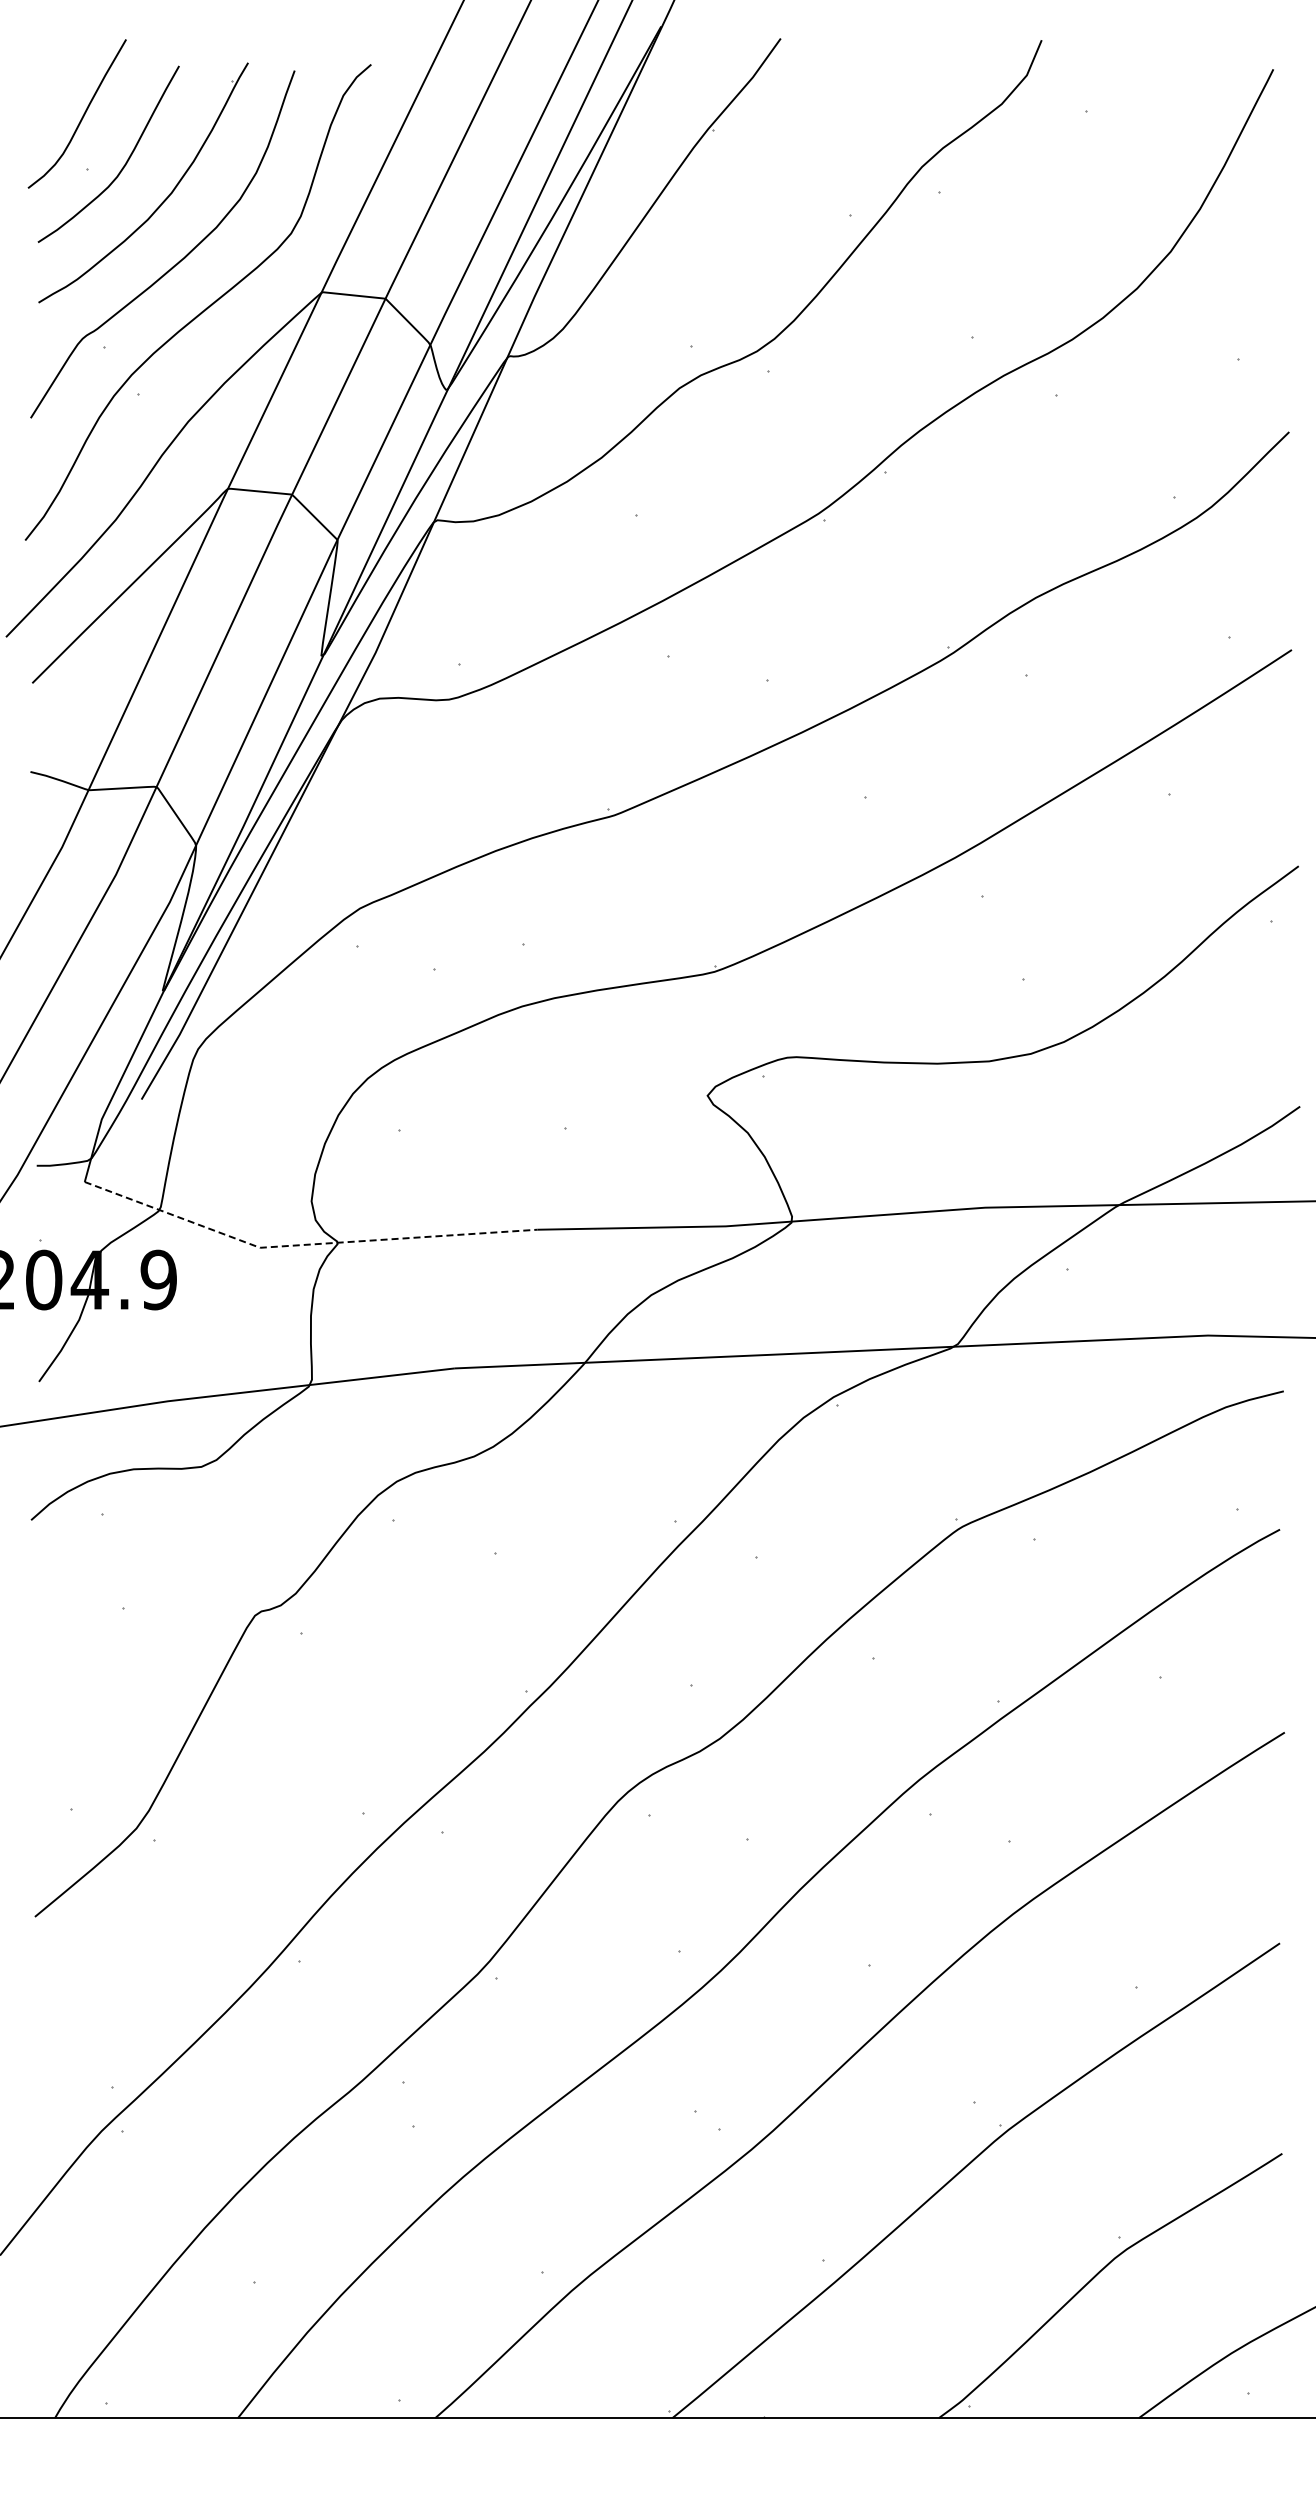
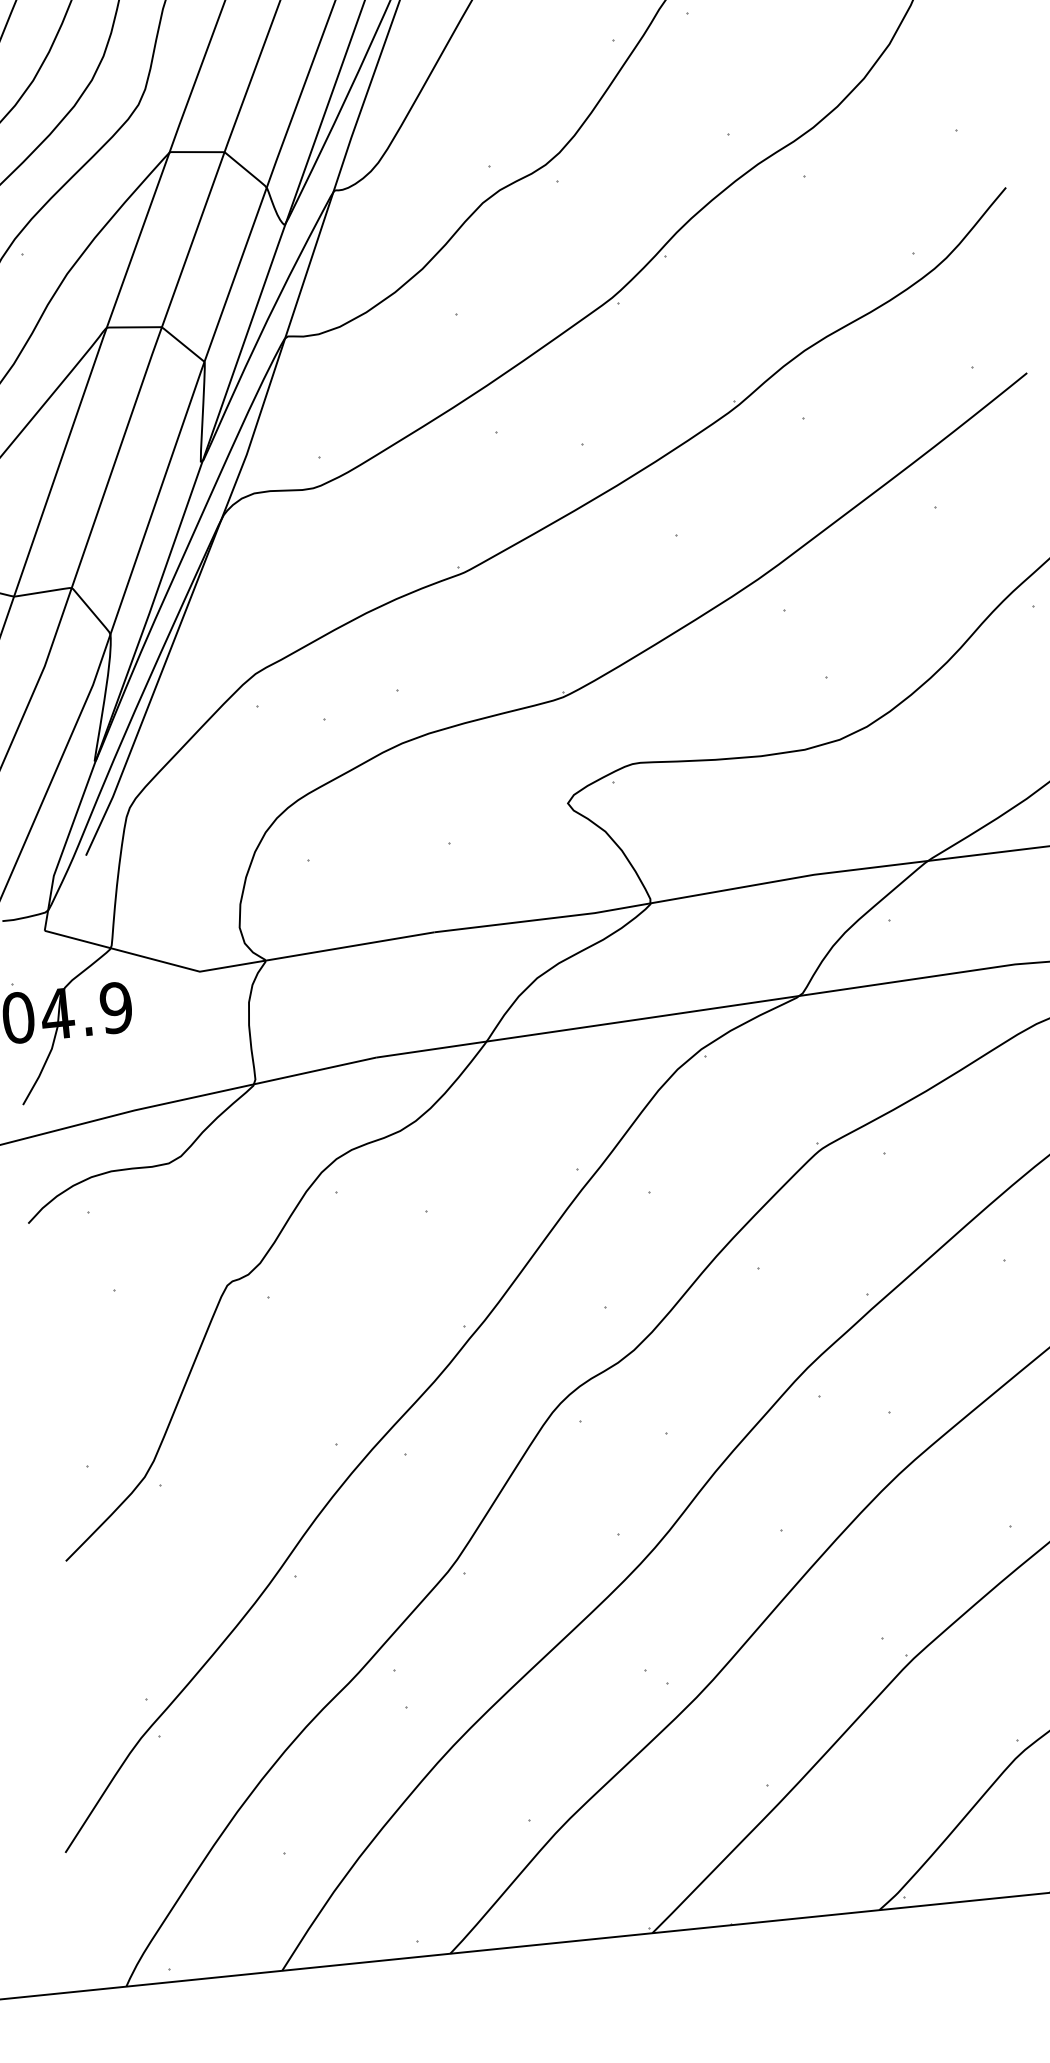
line: (305, 1244) -> (238, 964), dashed -> solid

